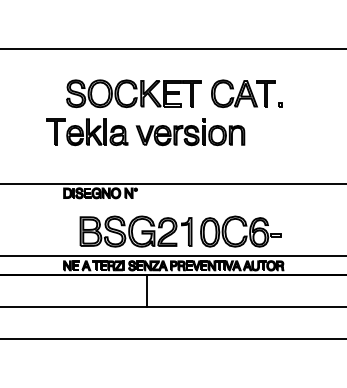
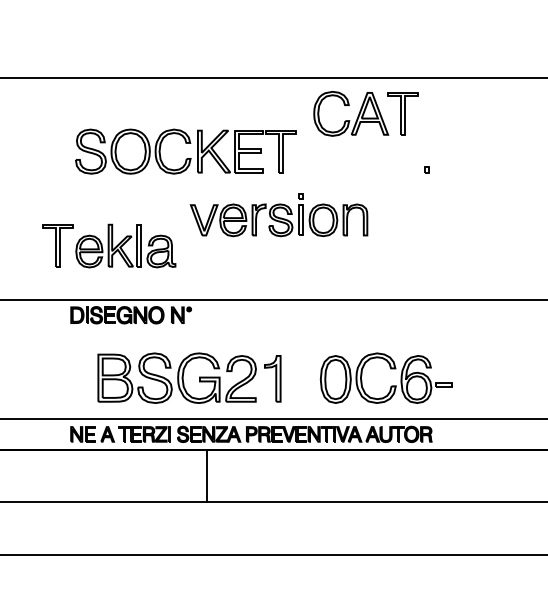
part: (243, 93) -> (366, 113), moved
part: (87, 132) -> (109, 246), moved
part: (240, 231) -> (385, 378), moved

